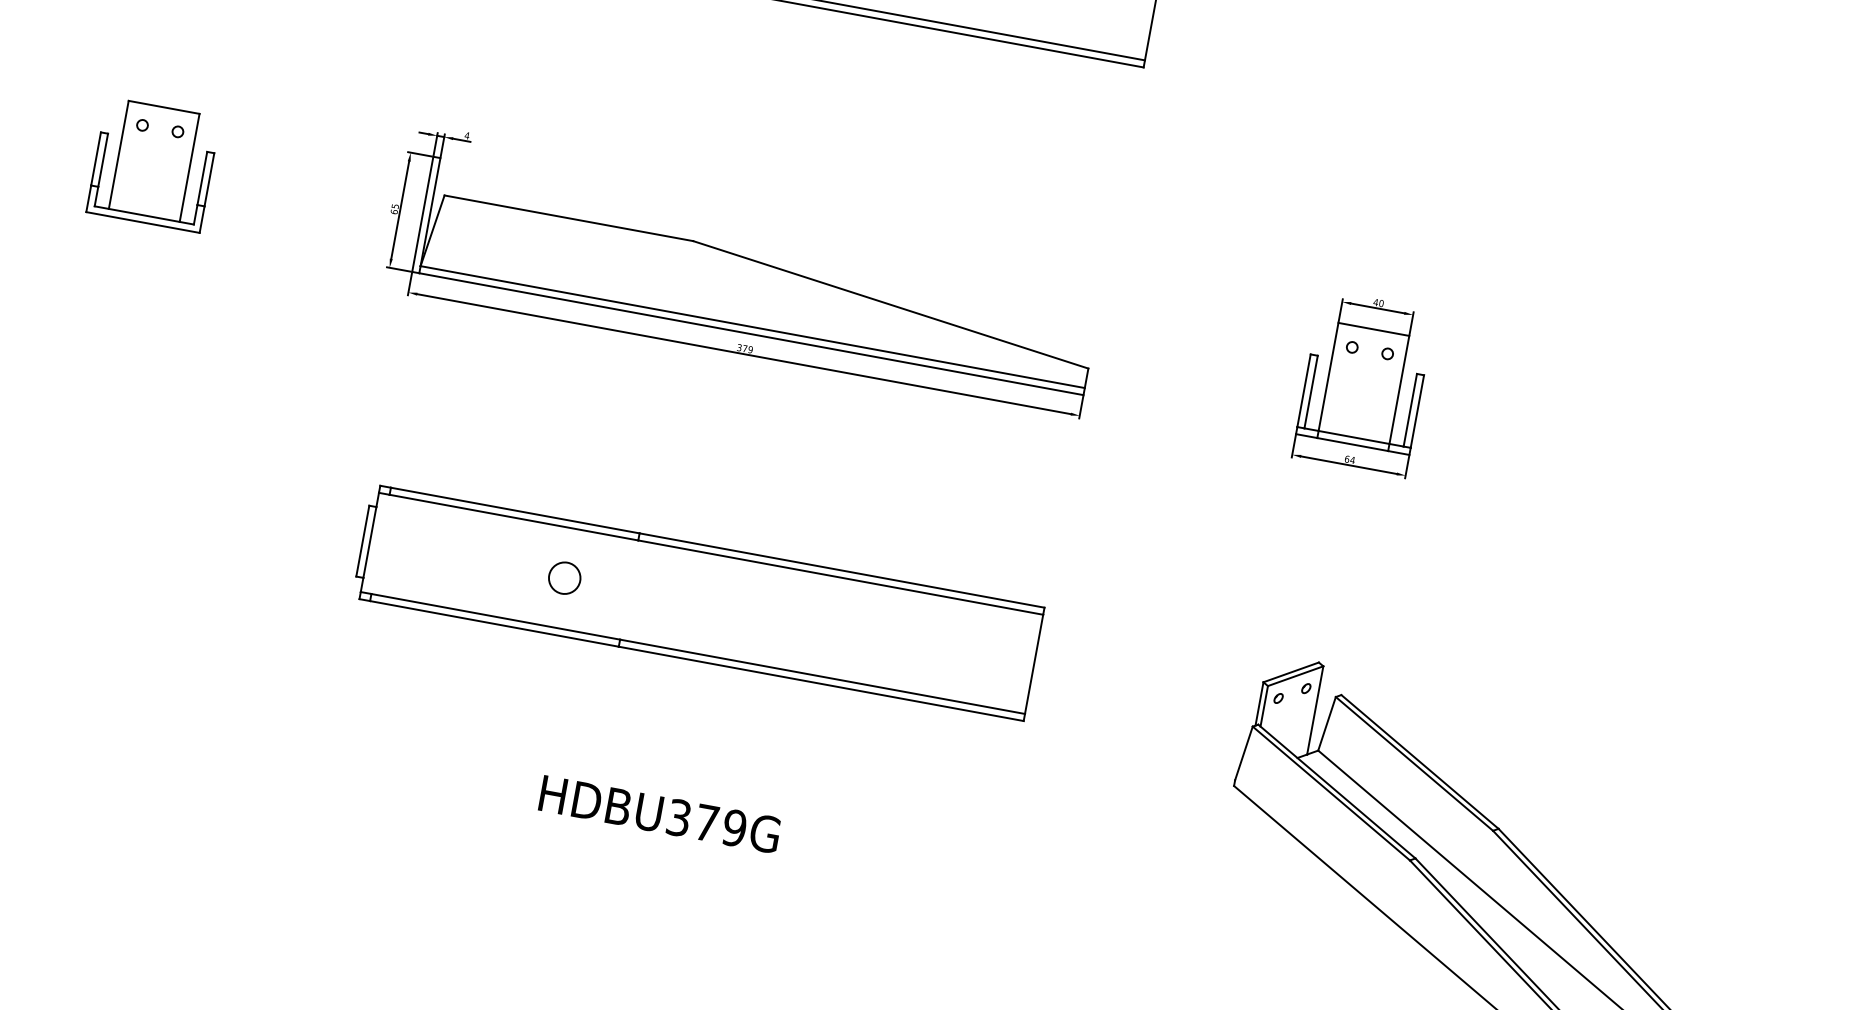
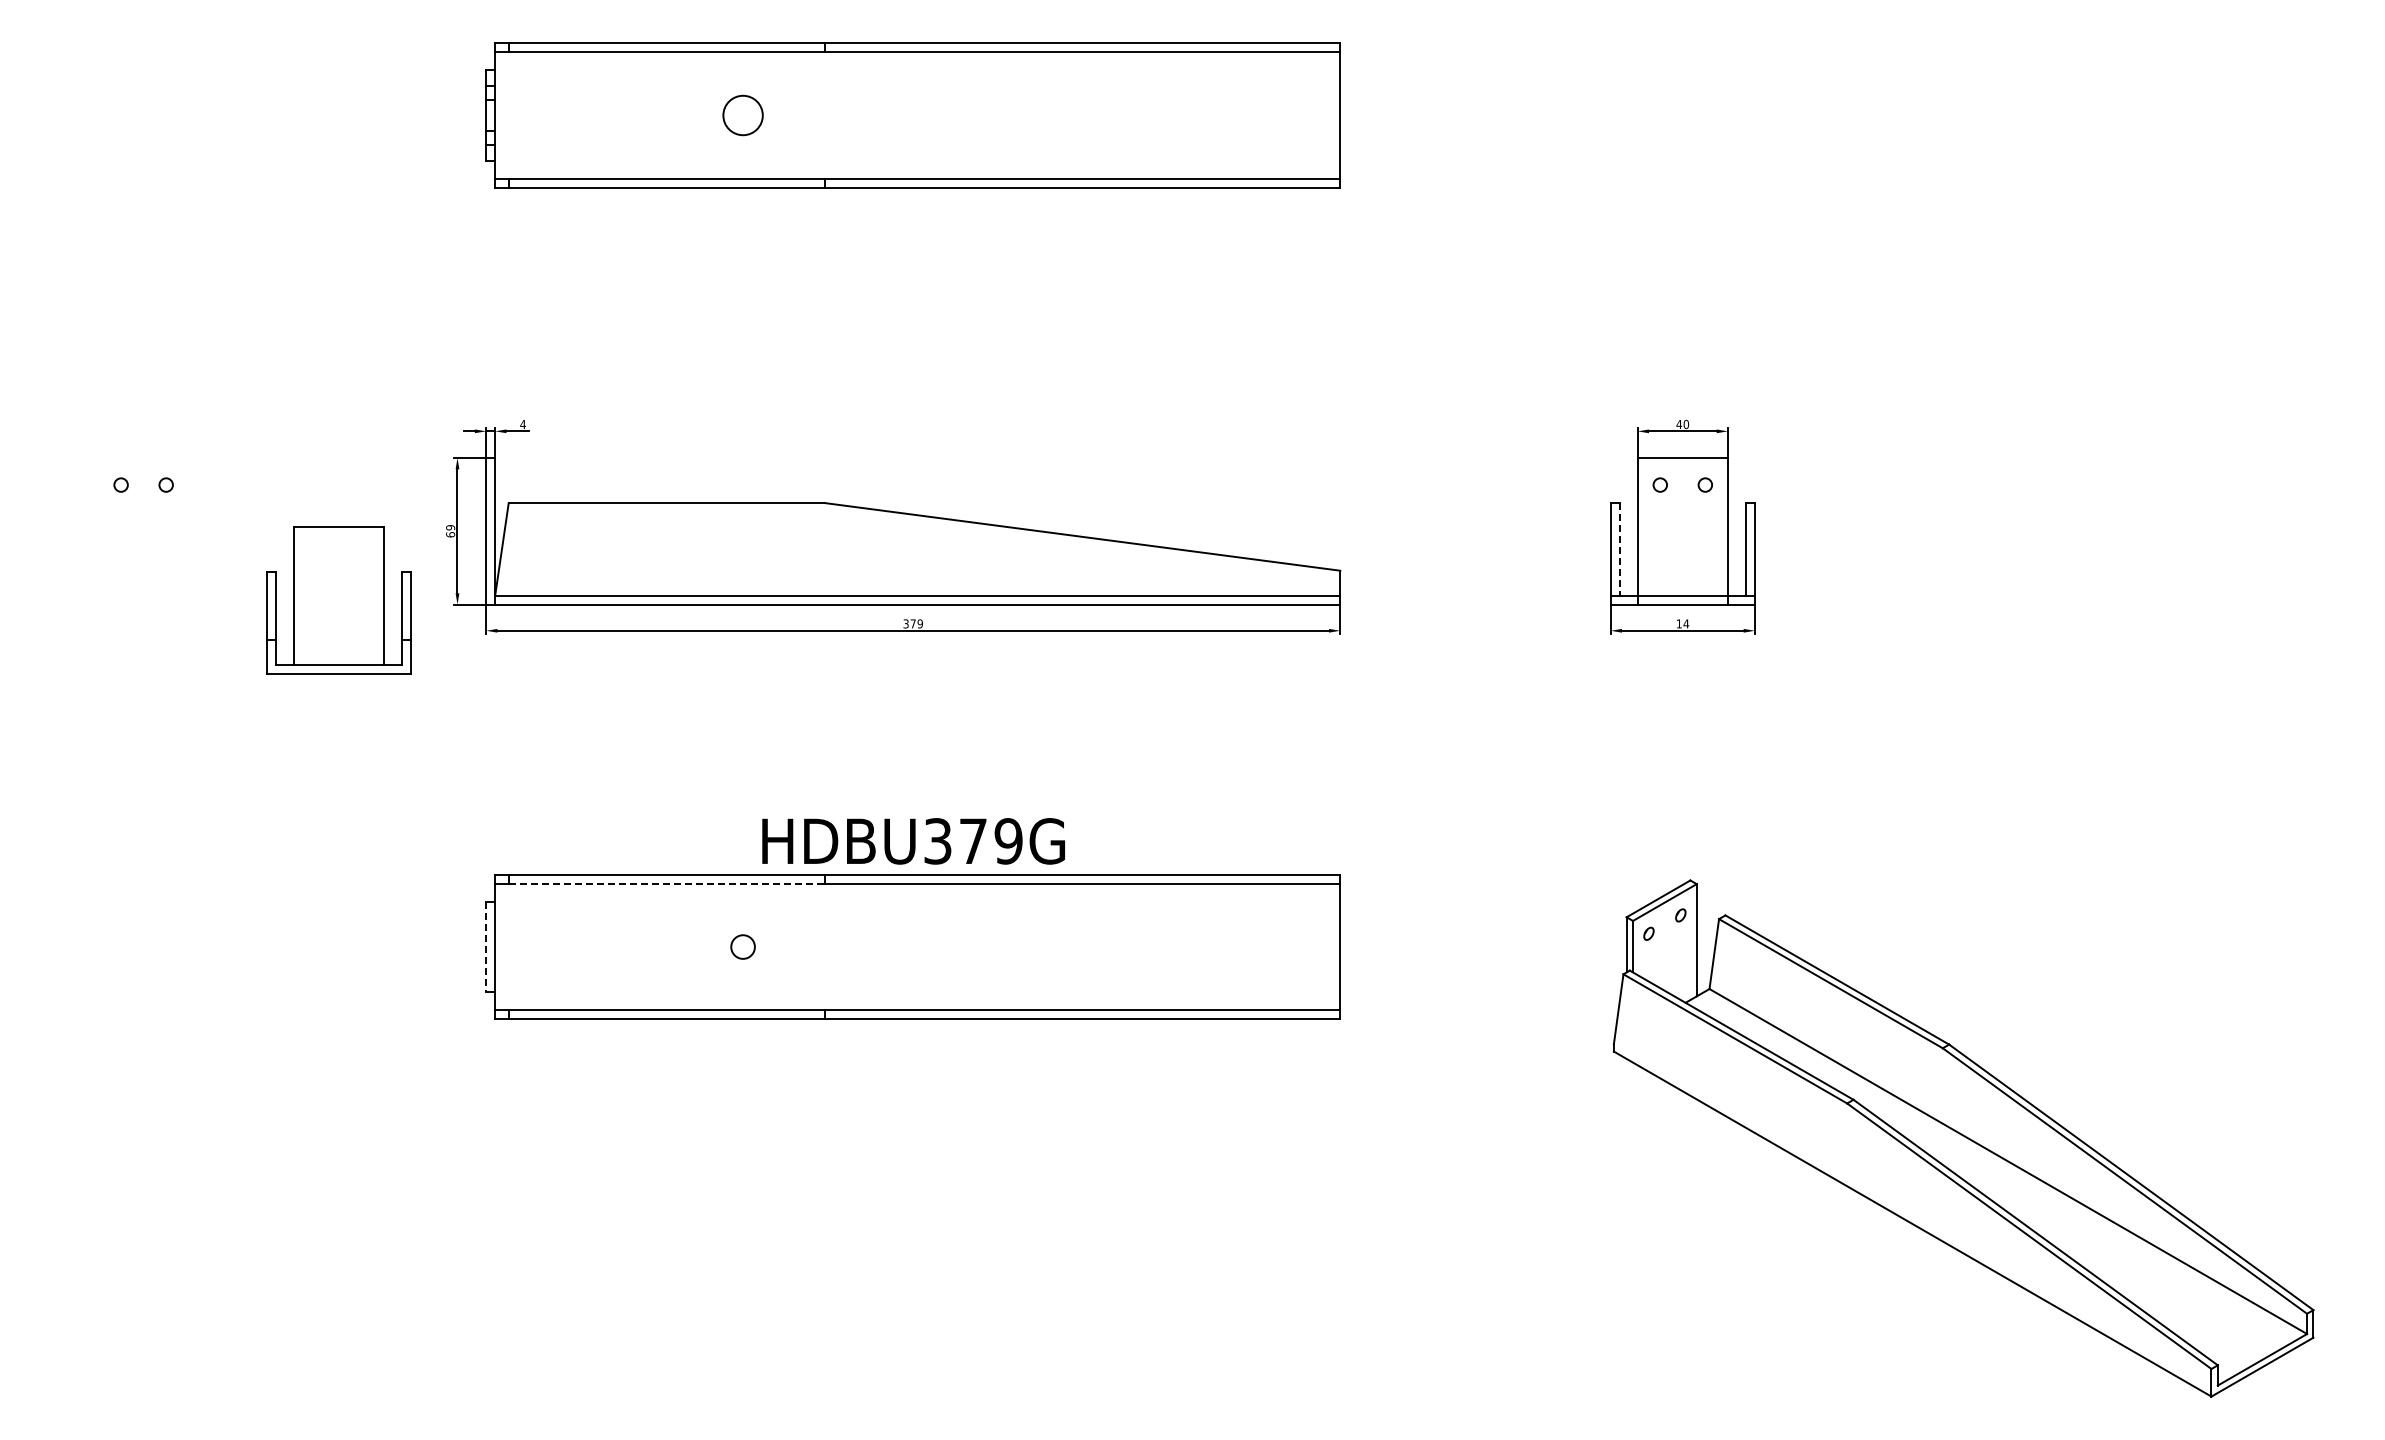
part: (153, 165) -> (338, 600), moved
text: (395, 206) -> (450, 527), 65 -> 69
line: (1310, 392) -> (1619, 549), solid -> dashed
text: (1347, 458) -> (1679, 623), 64 -> 14
line: (514, 517) -> (667, 883), solid -> dashed
line: (362, 541) -> (486, 947), solid -> dashed
circle: (564, 577) -> (742, 946), size x0.6
text: (659, 814) -> (913, 841), moved

